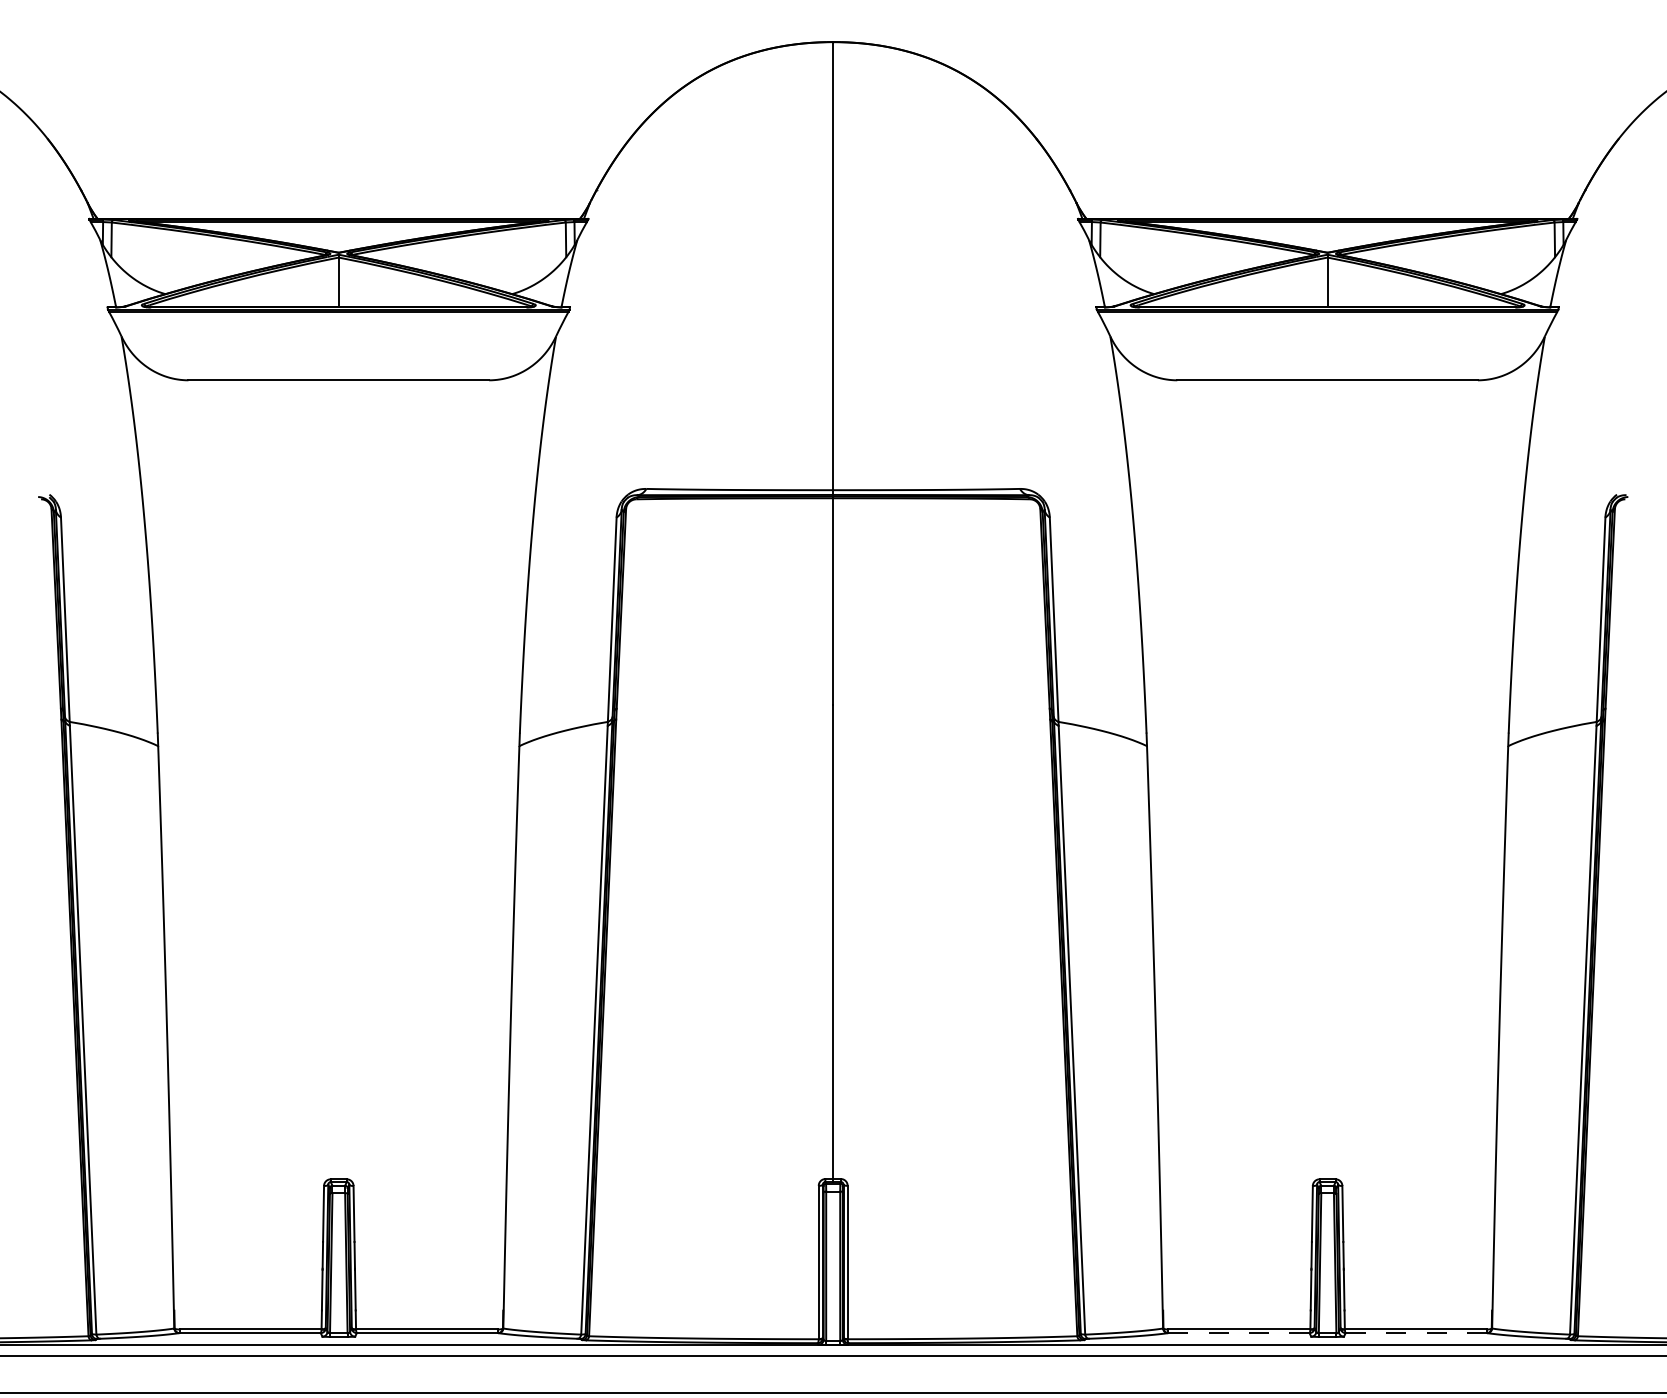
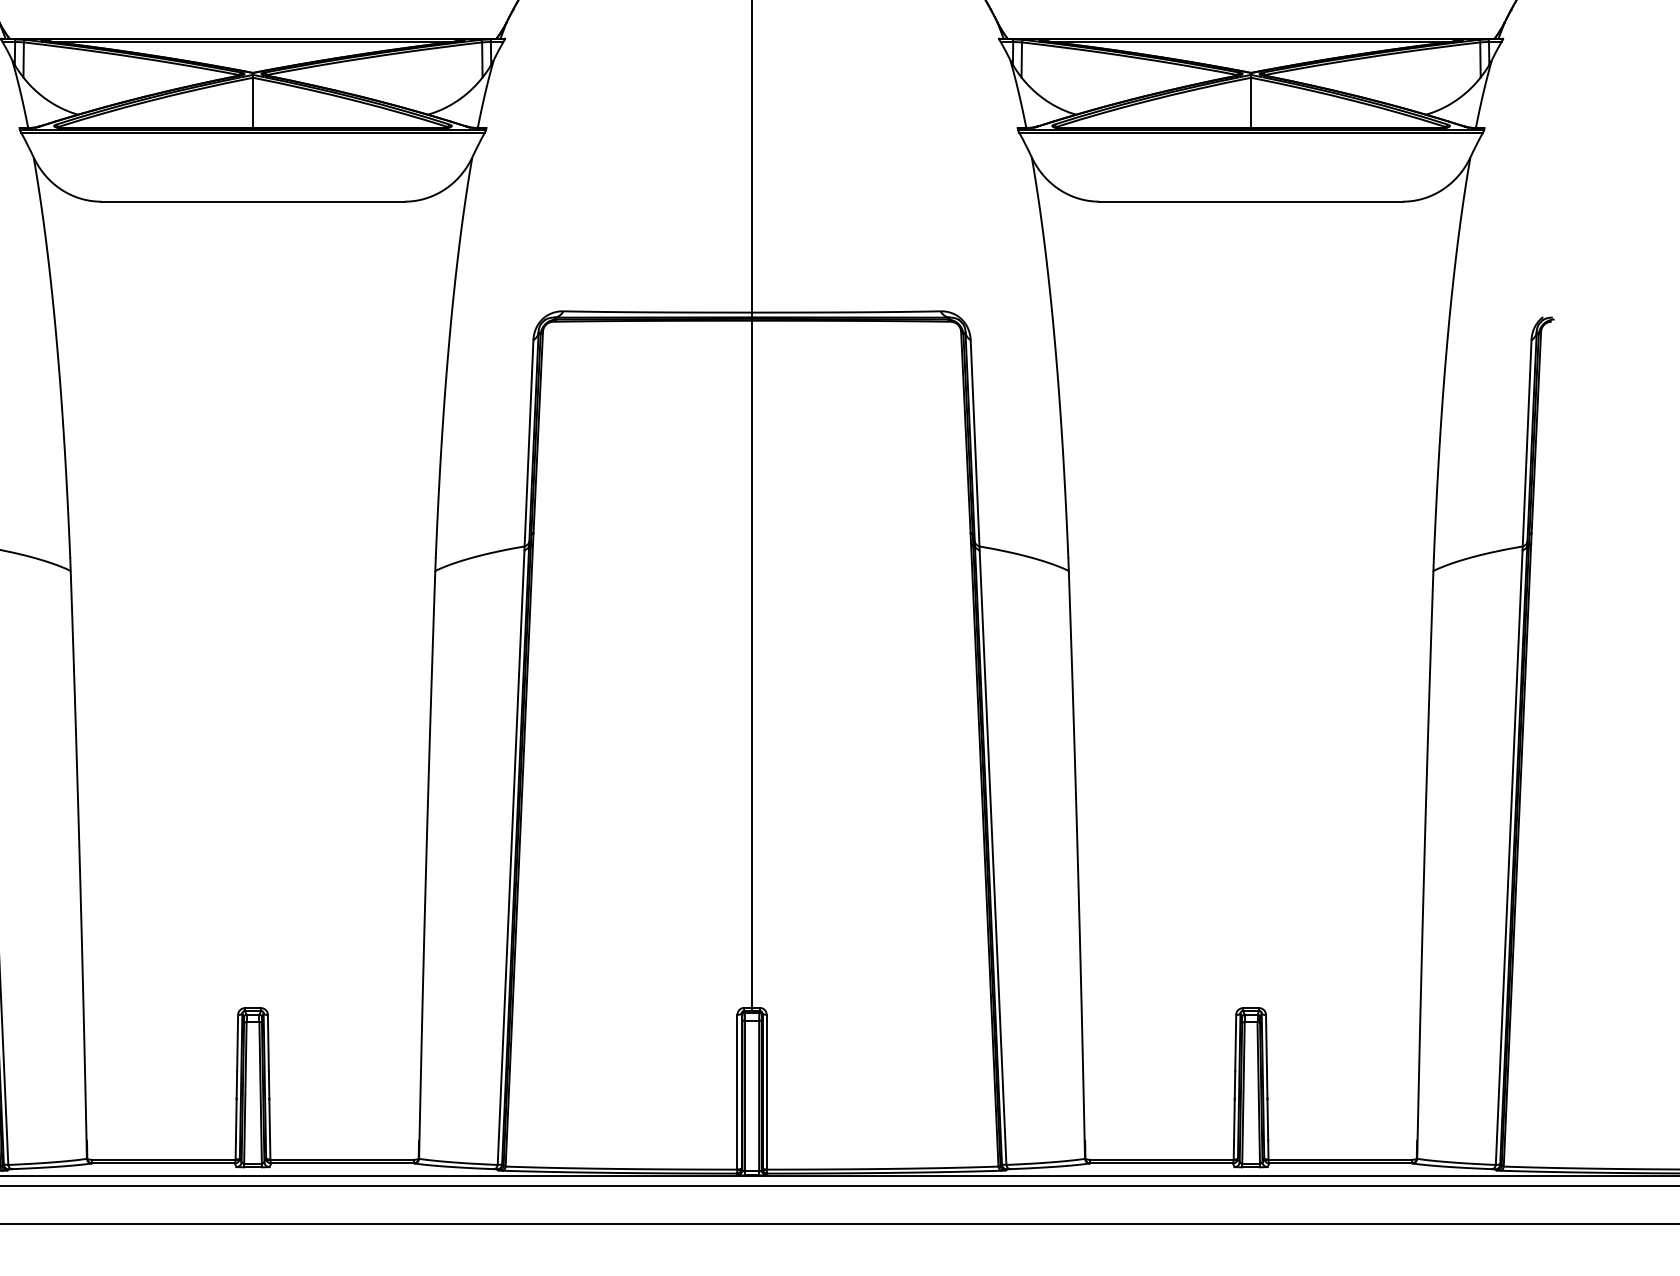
line: (1238, 1333) -> (1161, 1163), dashed -> solid
line: (1416, 1333) -> (1340, 1163), dashed -> solid

